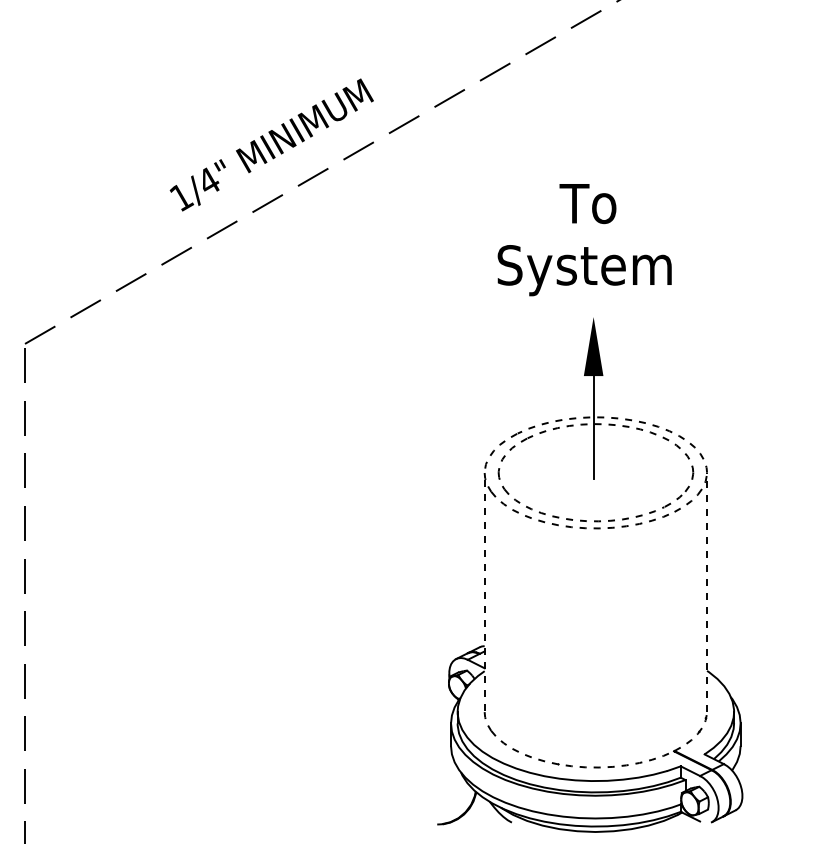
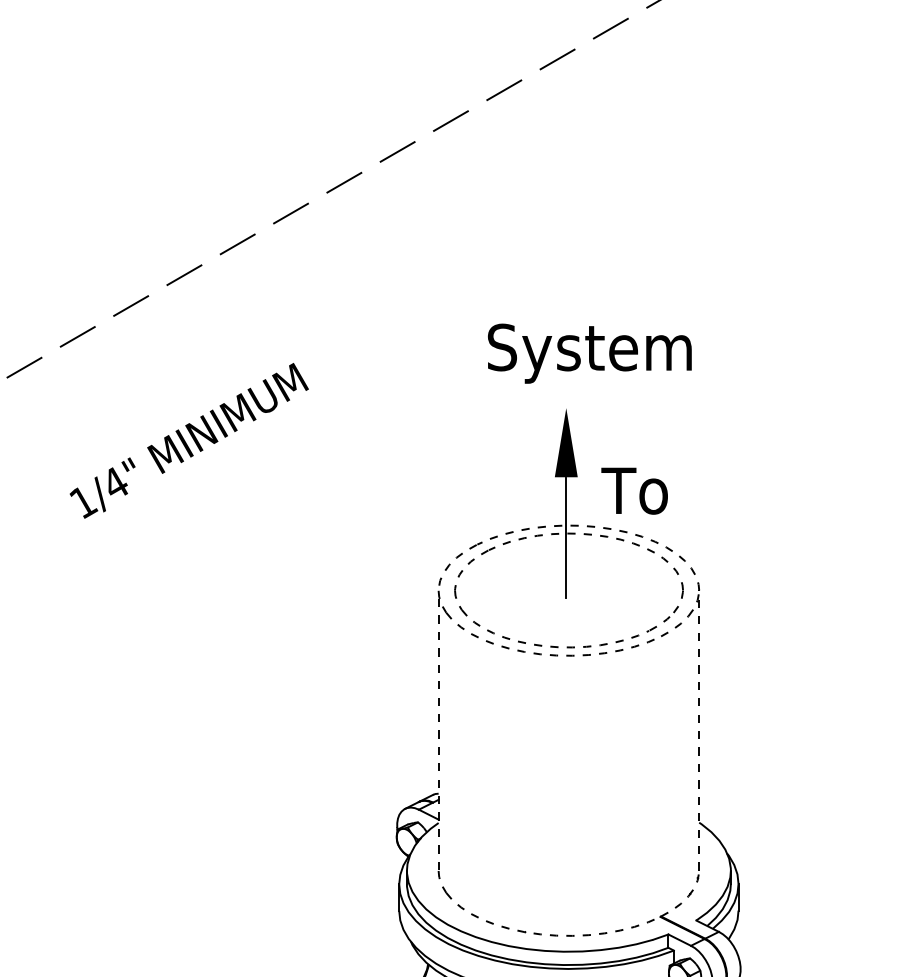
text: (271, 144) -> (188, 440), moved
text: (587, 204) -> (634, 491), moved
text: (584, 270) -> (589, 353), moved

